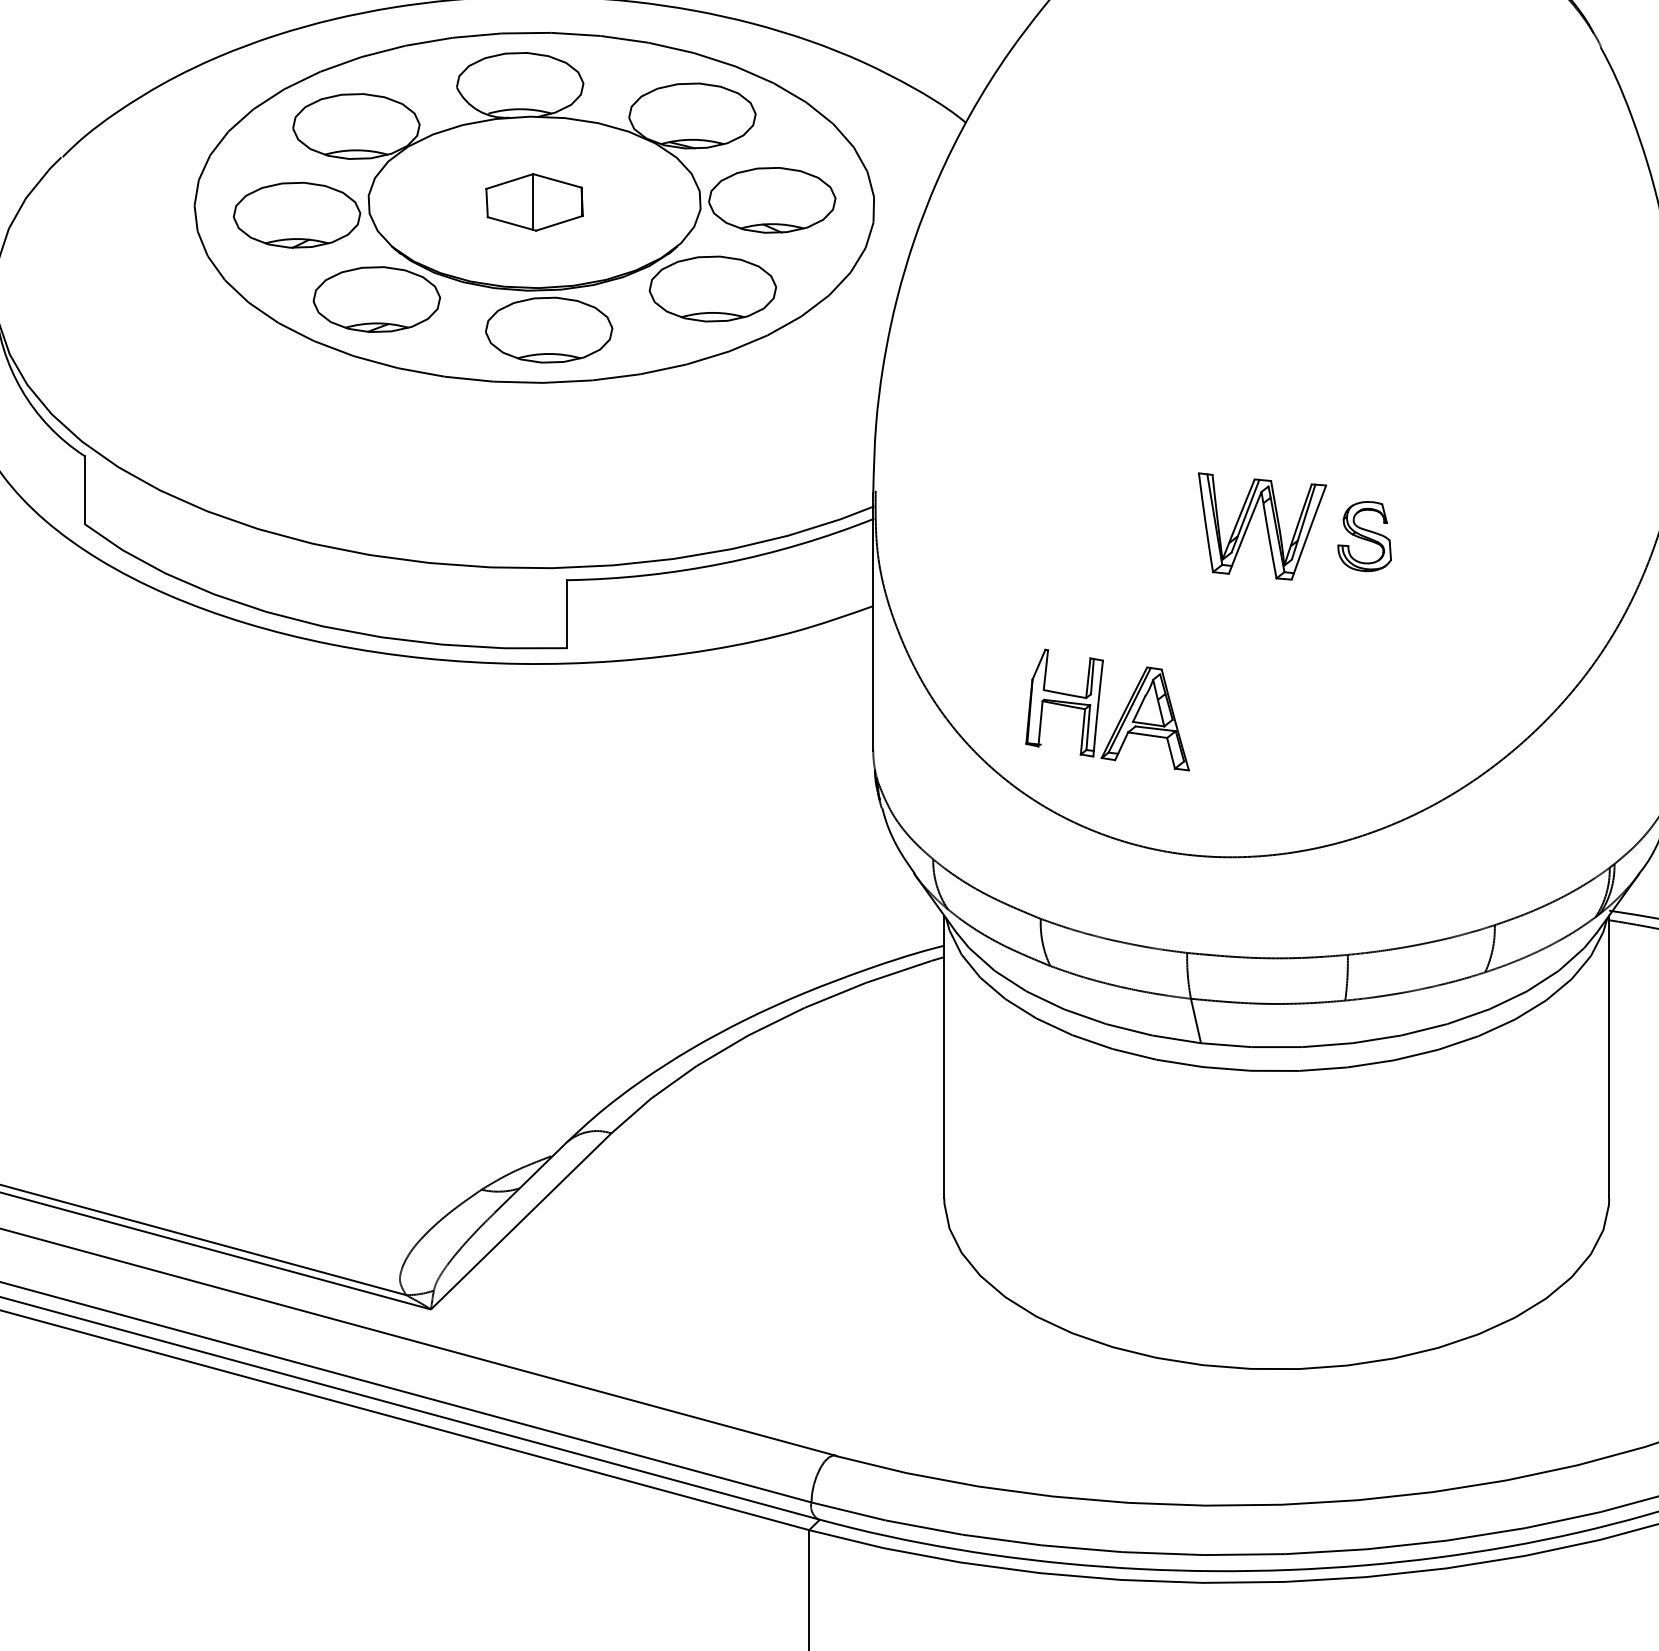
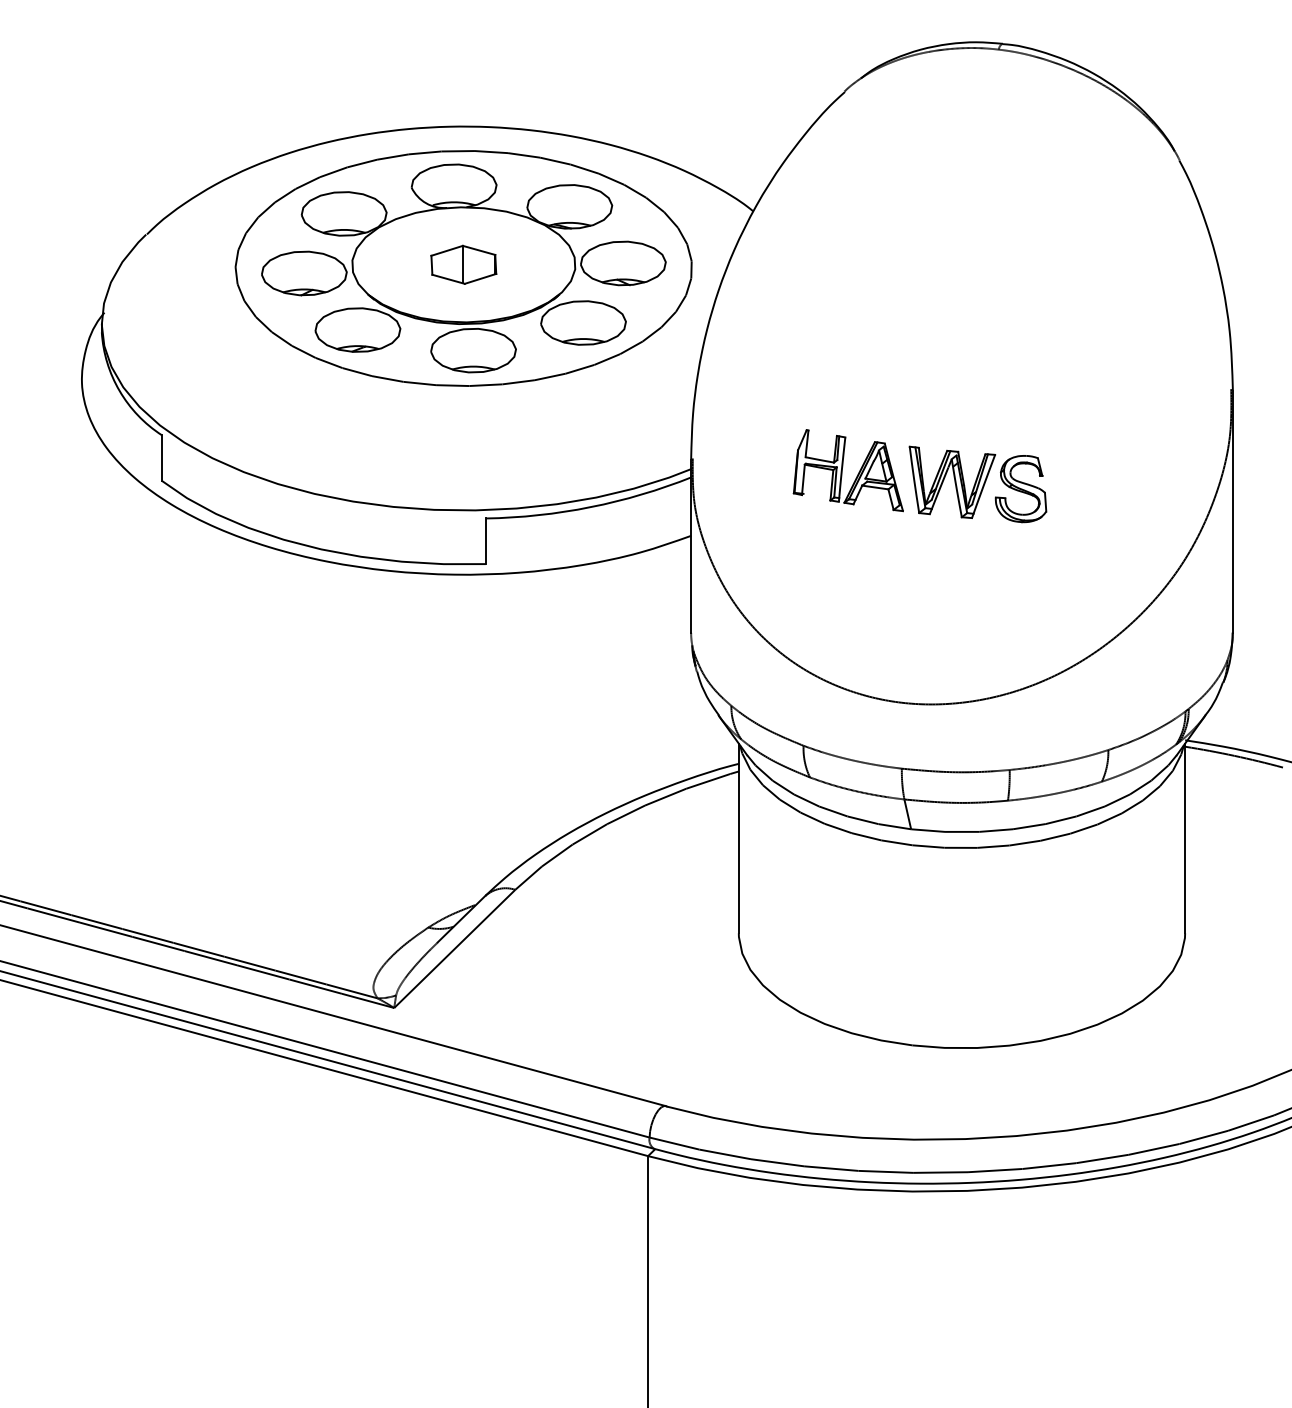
part: (1363, 537) -> (1020, 489), size x1.43
part: (1106, 709) -> (847, 470), moved

